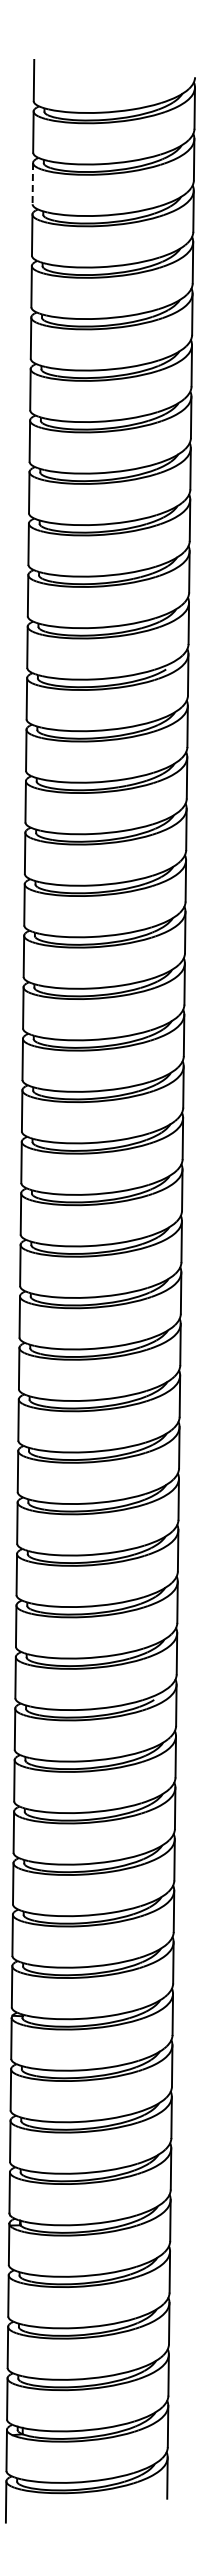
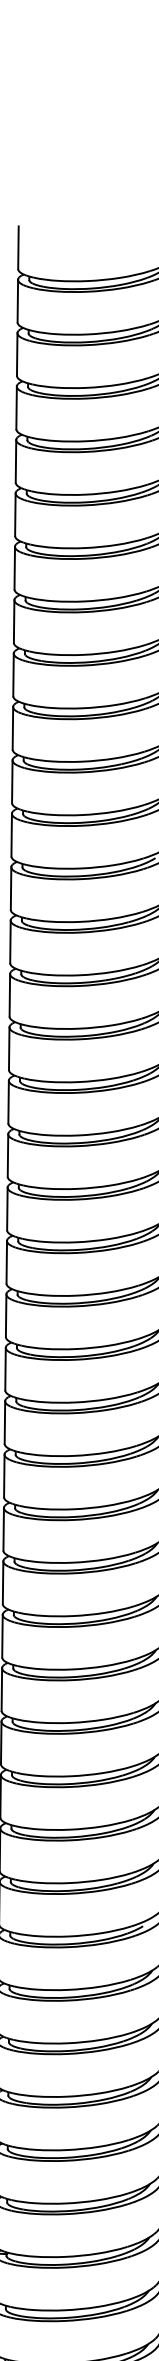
line: (32, 183) -> (16, 354), dashed -> solid

